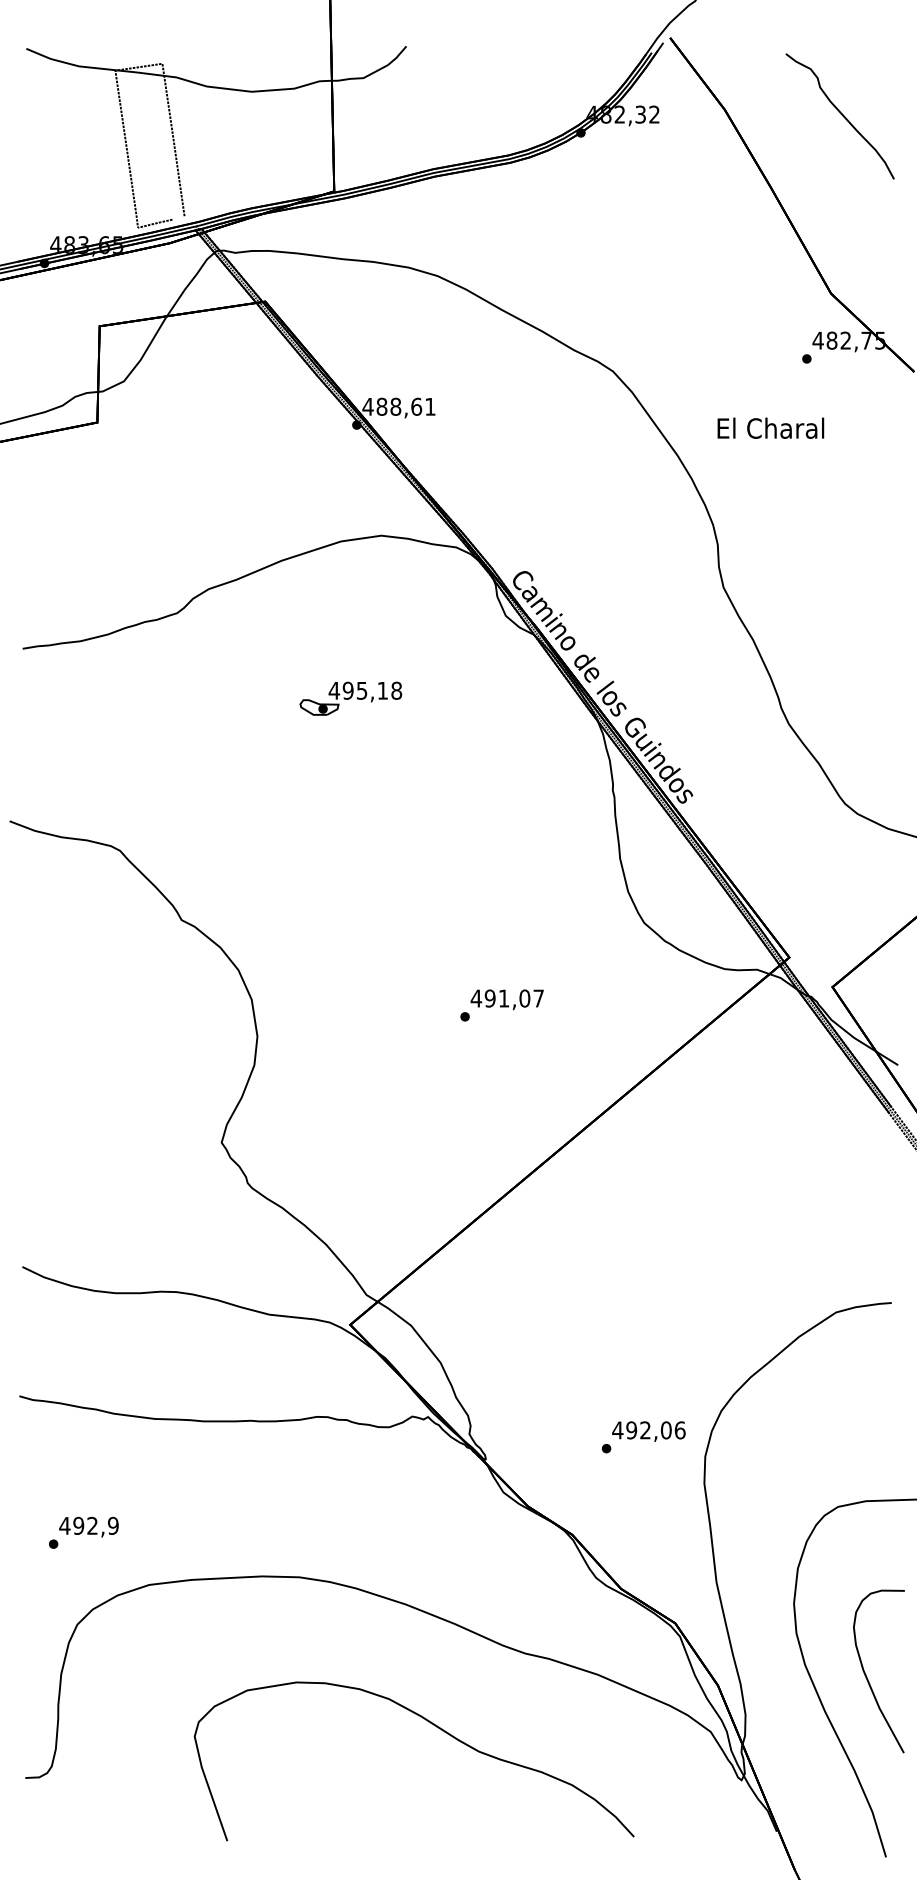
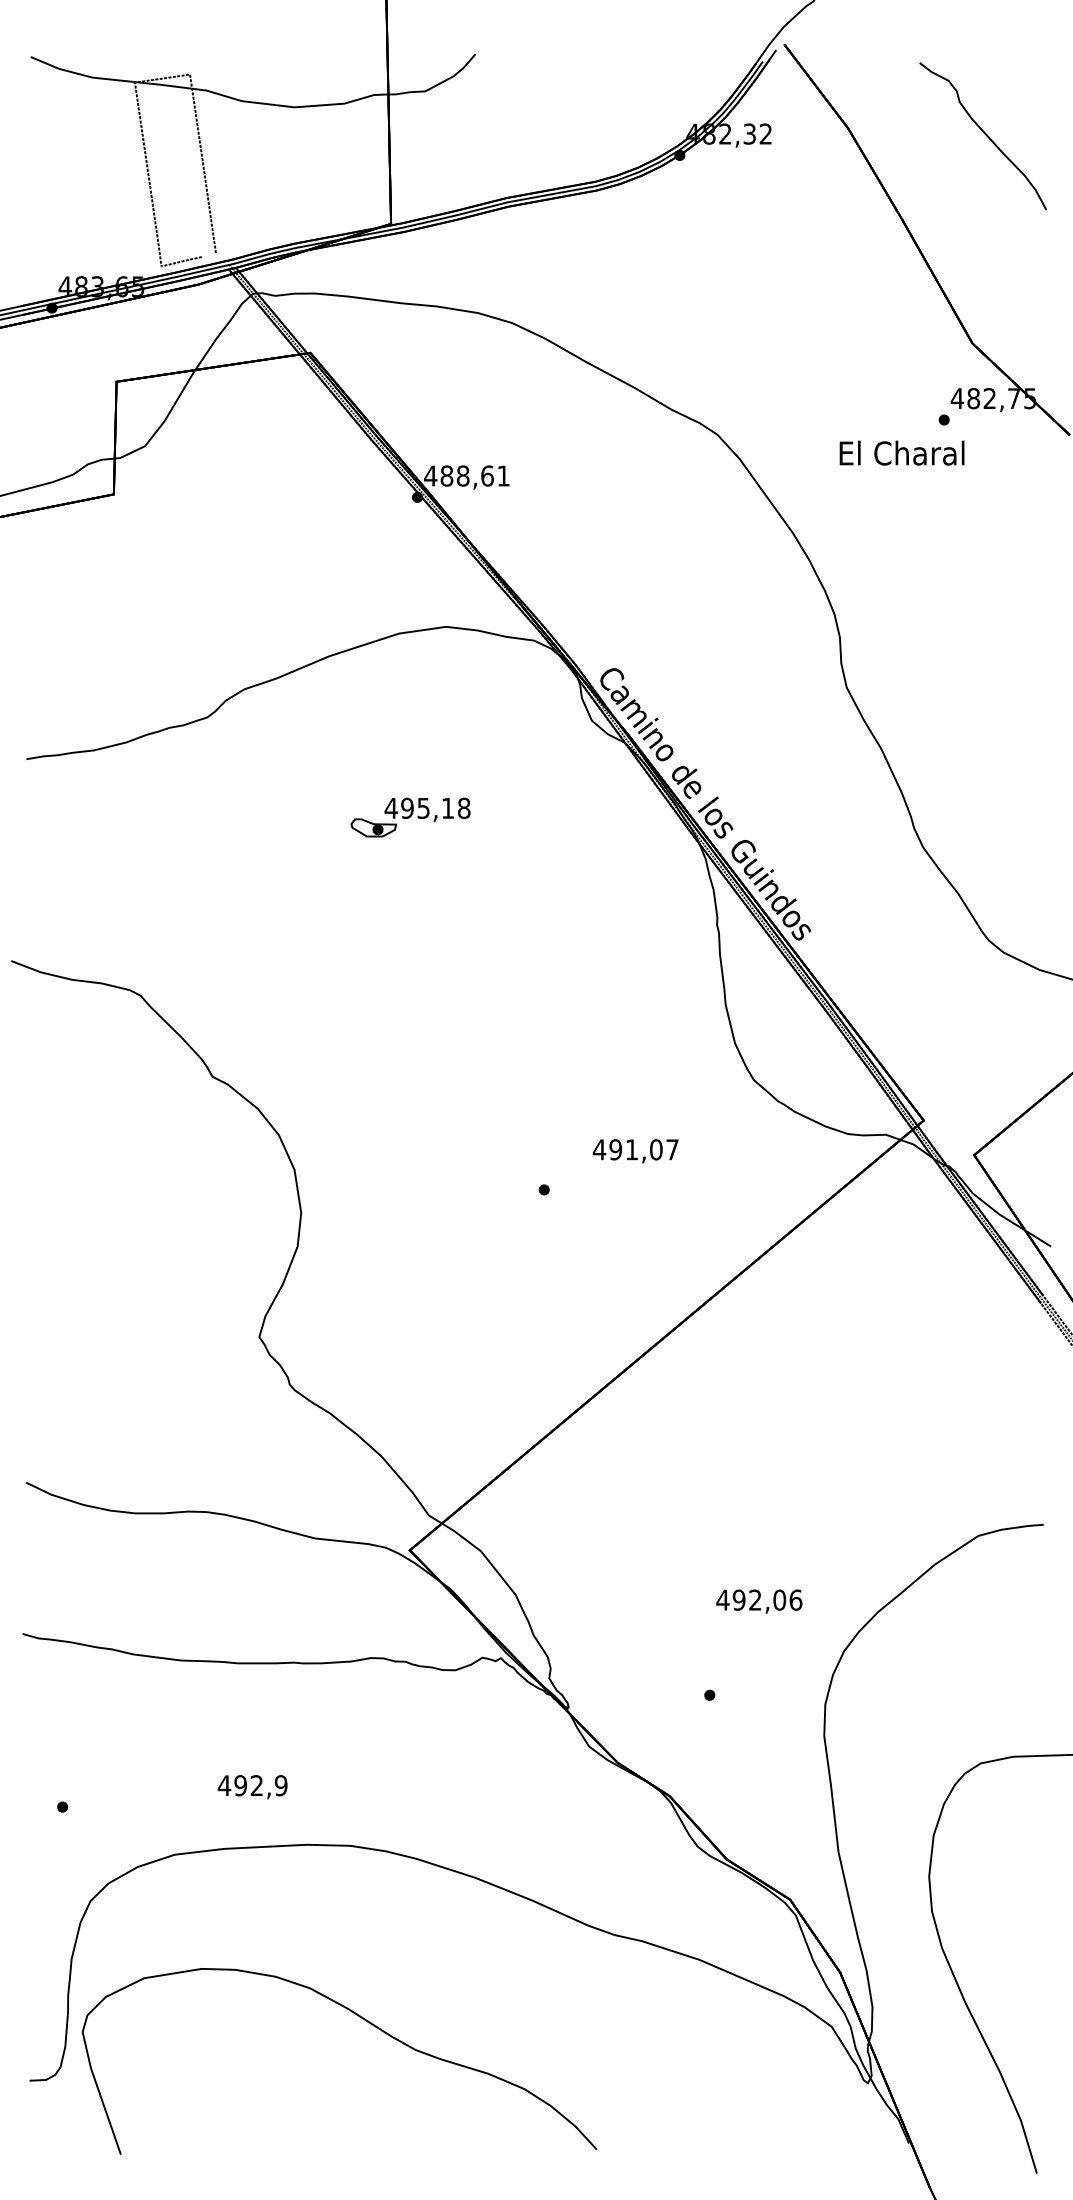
text: (770, 427) -> (901, 452), moved
text: (506, 999) -> (634, 1150), moved
text: (648, 1431) -> (758, 1601), moved
text: (88, 1526) -> (252, 1786), moved
curve: (866, 1674) -> (1013, 1959), removed
curve: (436, 1727) -> (365, 2021), moved

